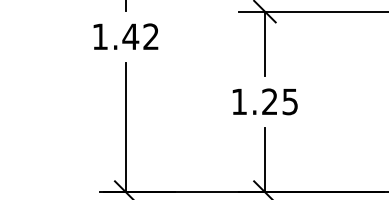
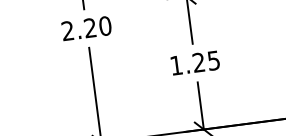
text: (125, 36) -> (86, 28), 1.42 -> 2.20

